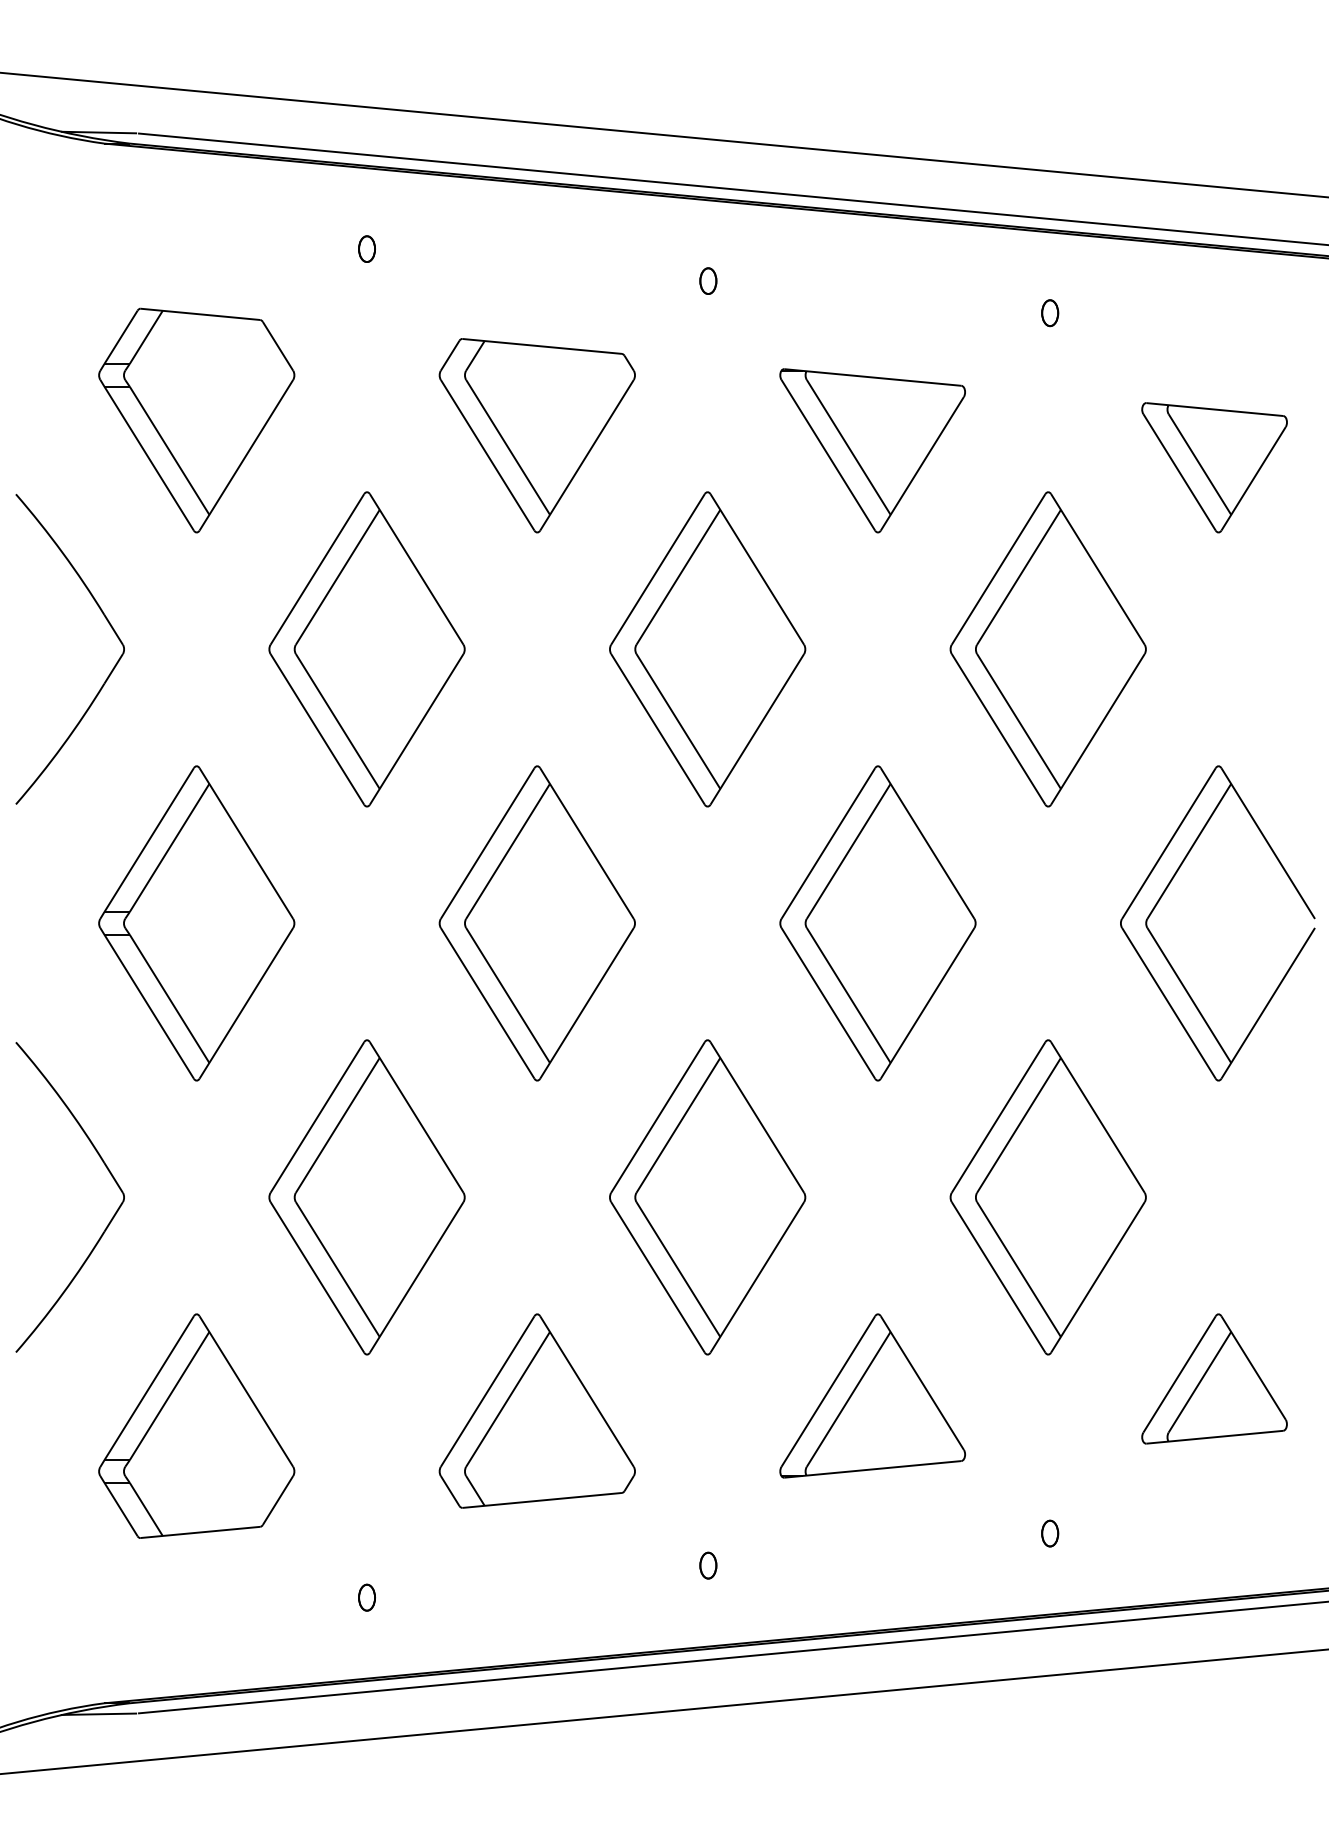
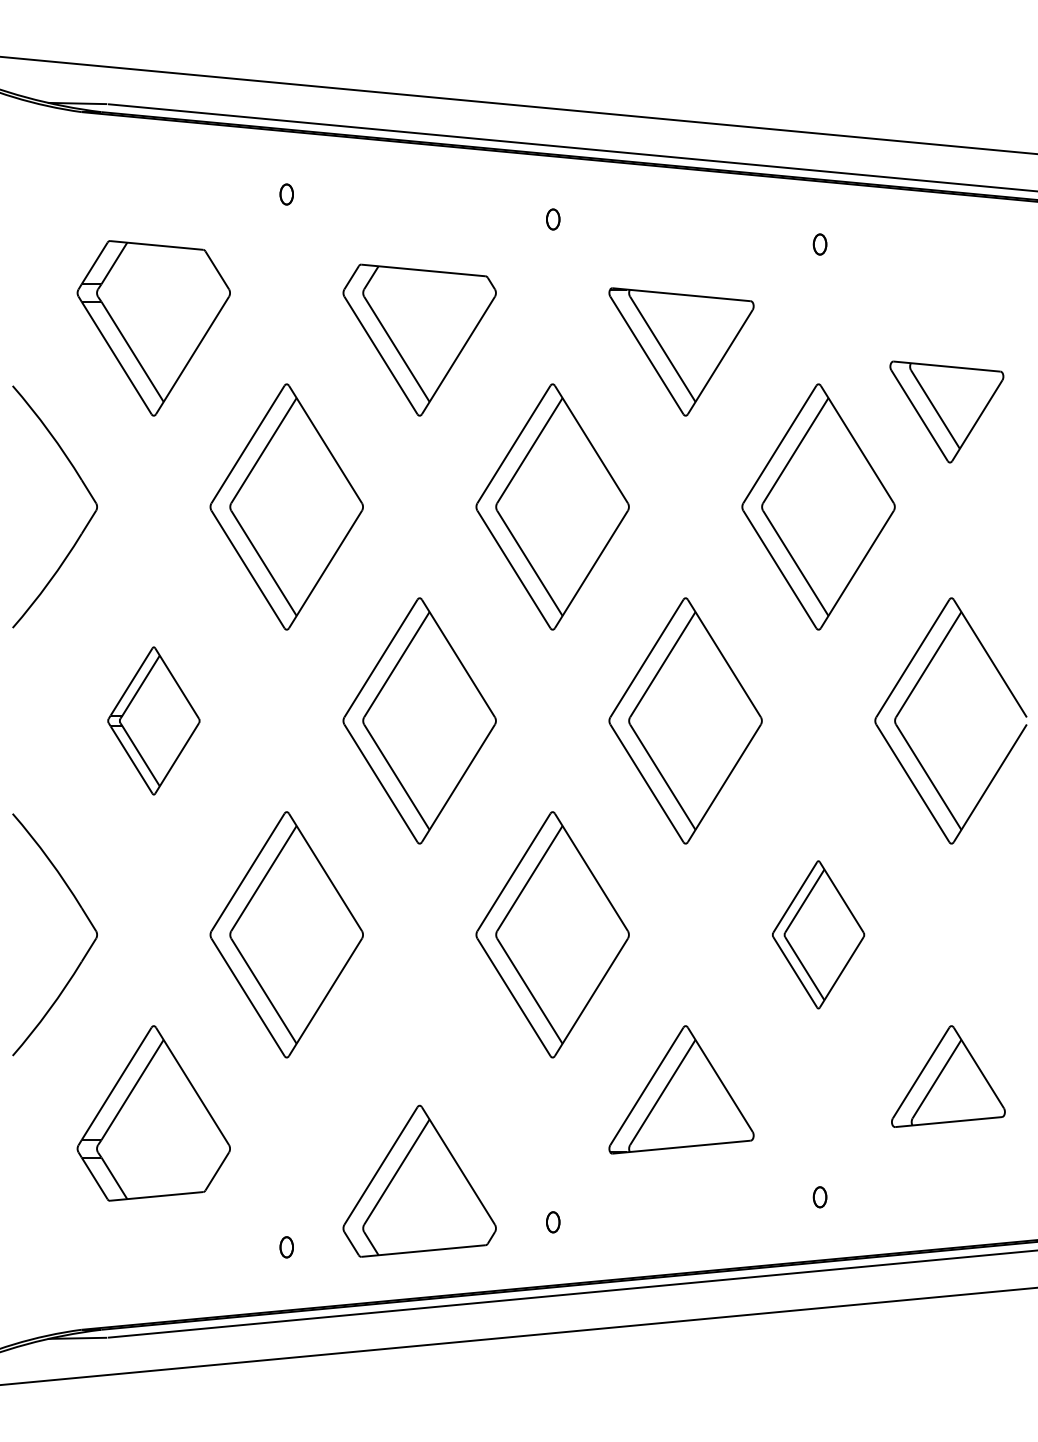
part: (1214, 467) -> (946, 411), moved
part: (196, 923) -> (153, 721), size x0.6
part: (1047, 1197) -> (818, 934), size x0.6
part: (536, 1410) -> (419, 1180), moved

